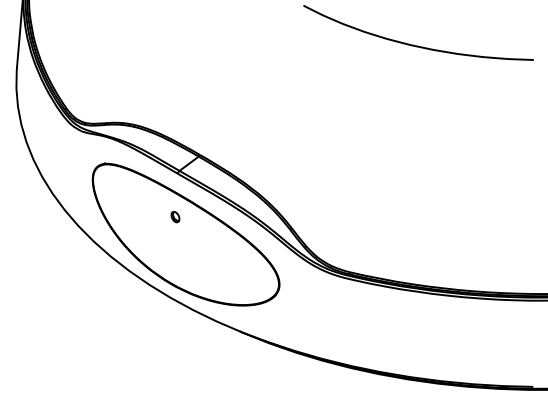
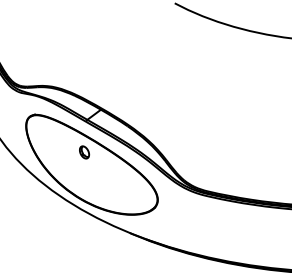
part: (175, 216) -> (84, 151), size x1.67

